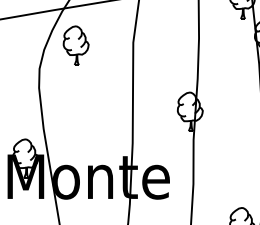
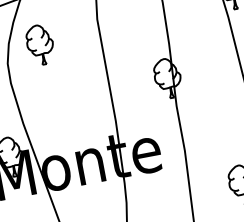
part: (75, 45) -> (39, 44), moved

